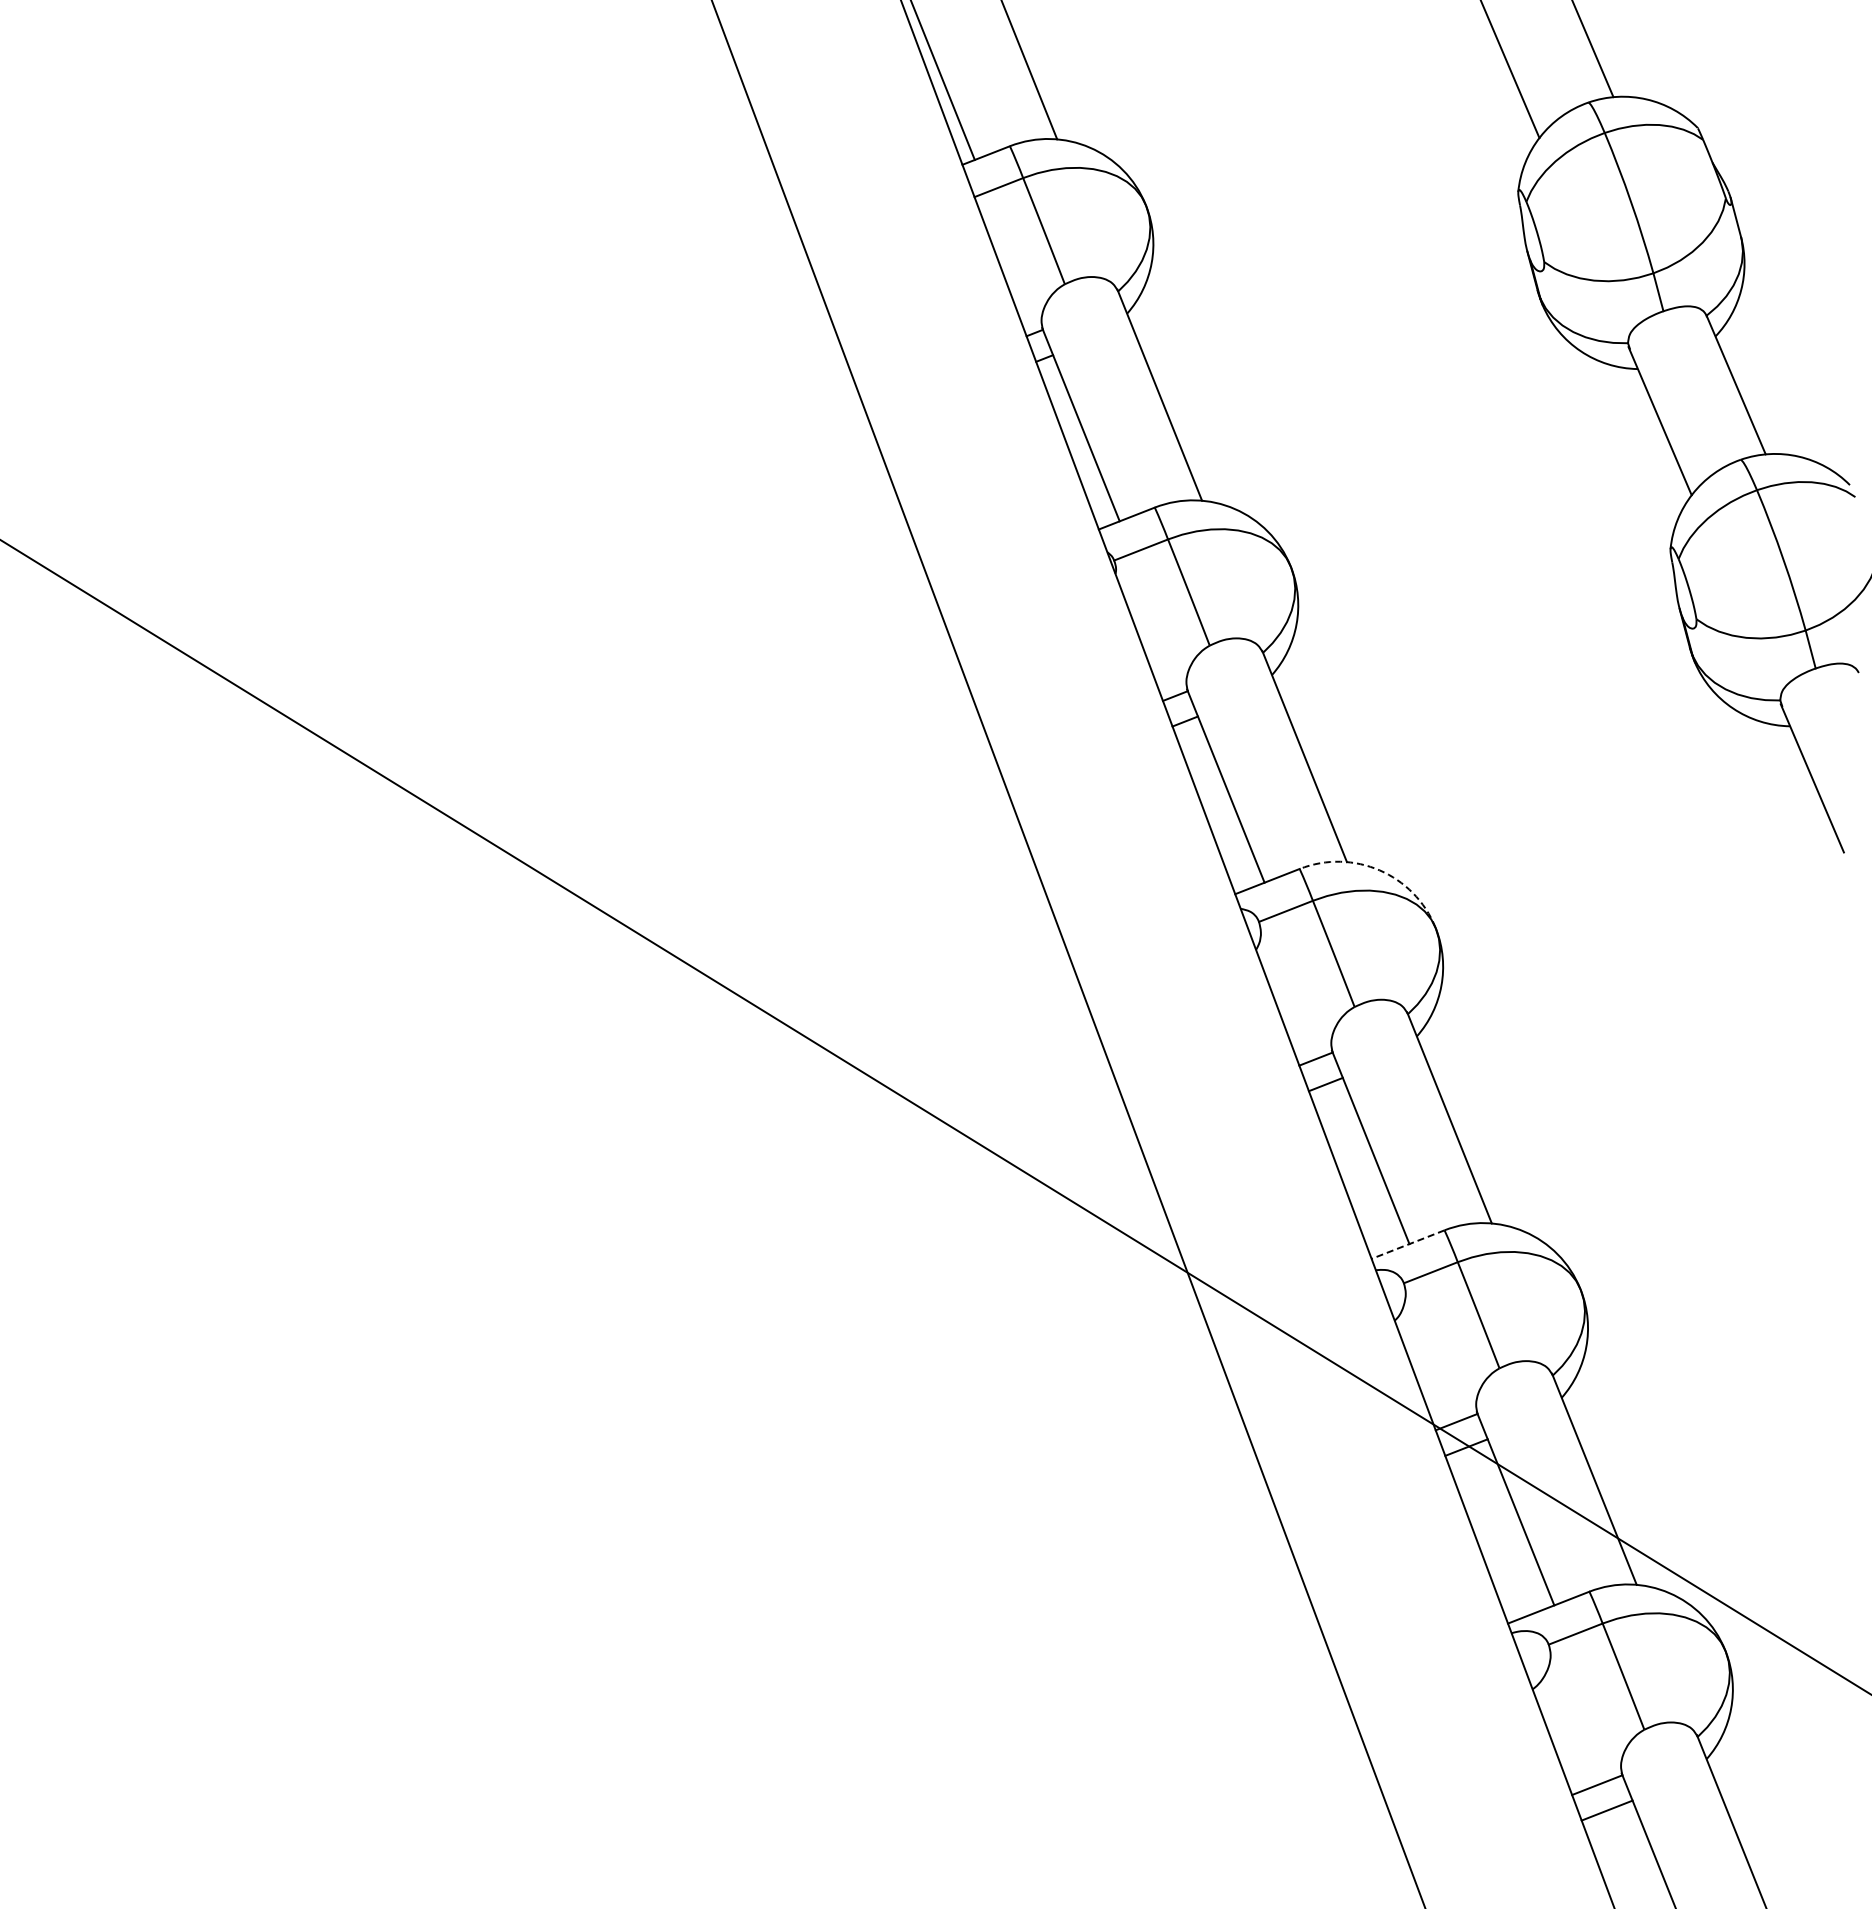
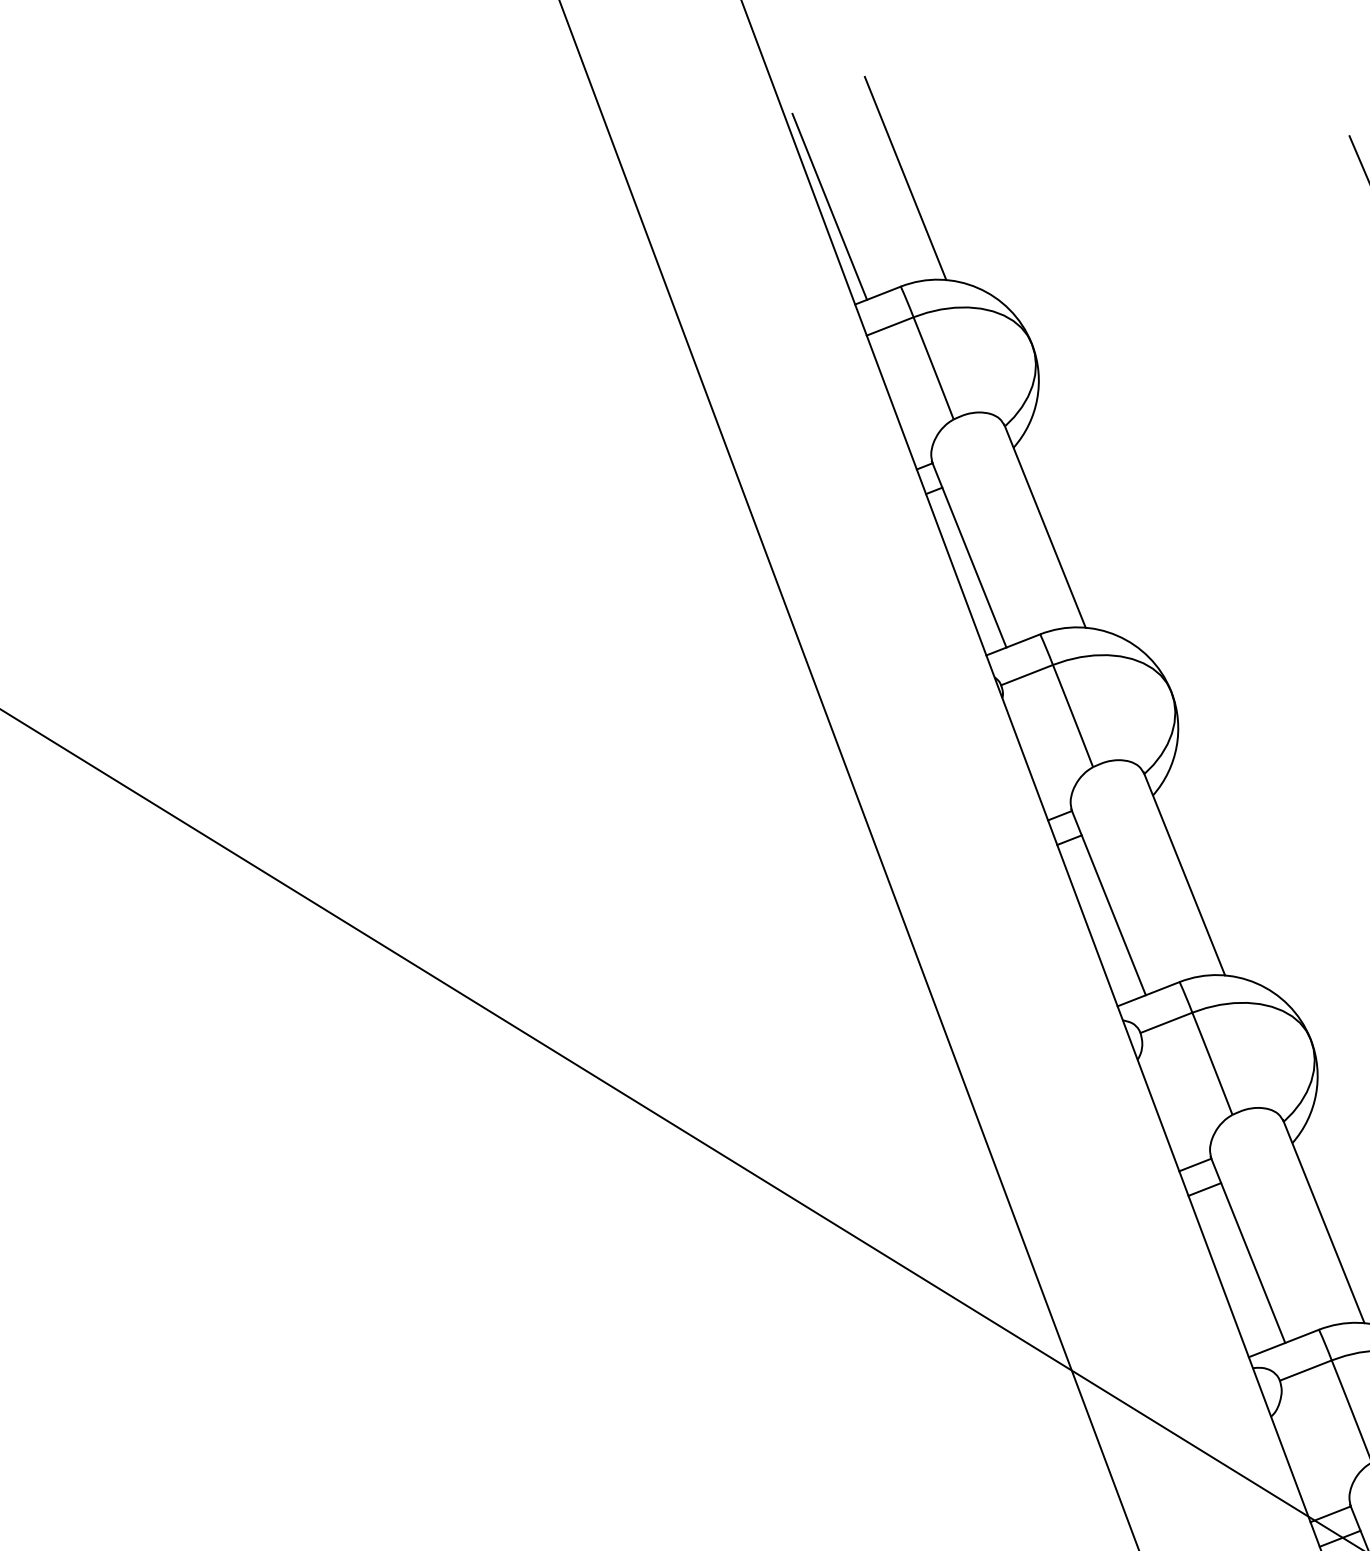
arc: (1379, 870) -> (1256, 983), dashed -> solid
line: (1407, 1244) -> (1283, 1343), dashed -> solid

